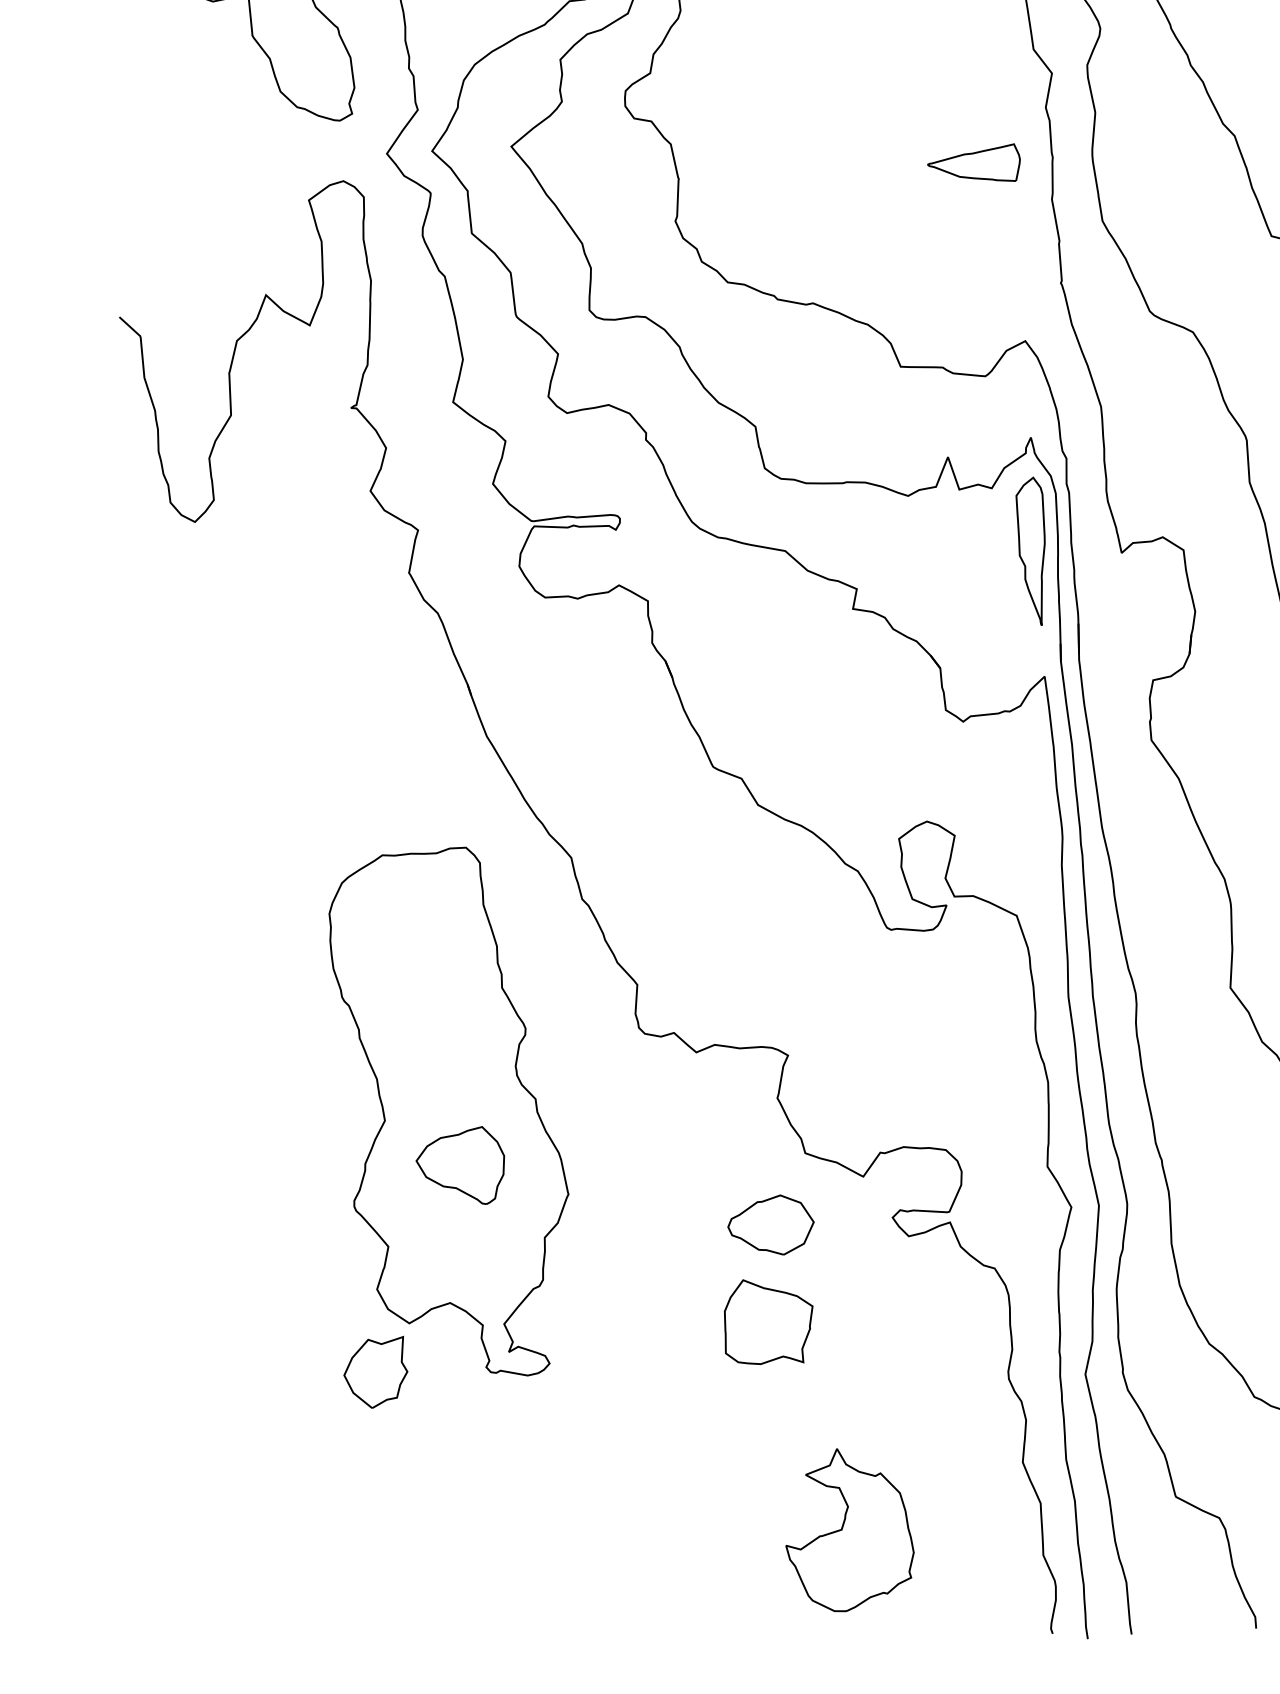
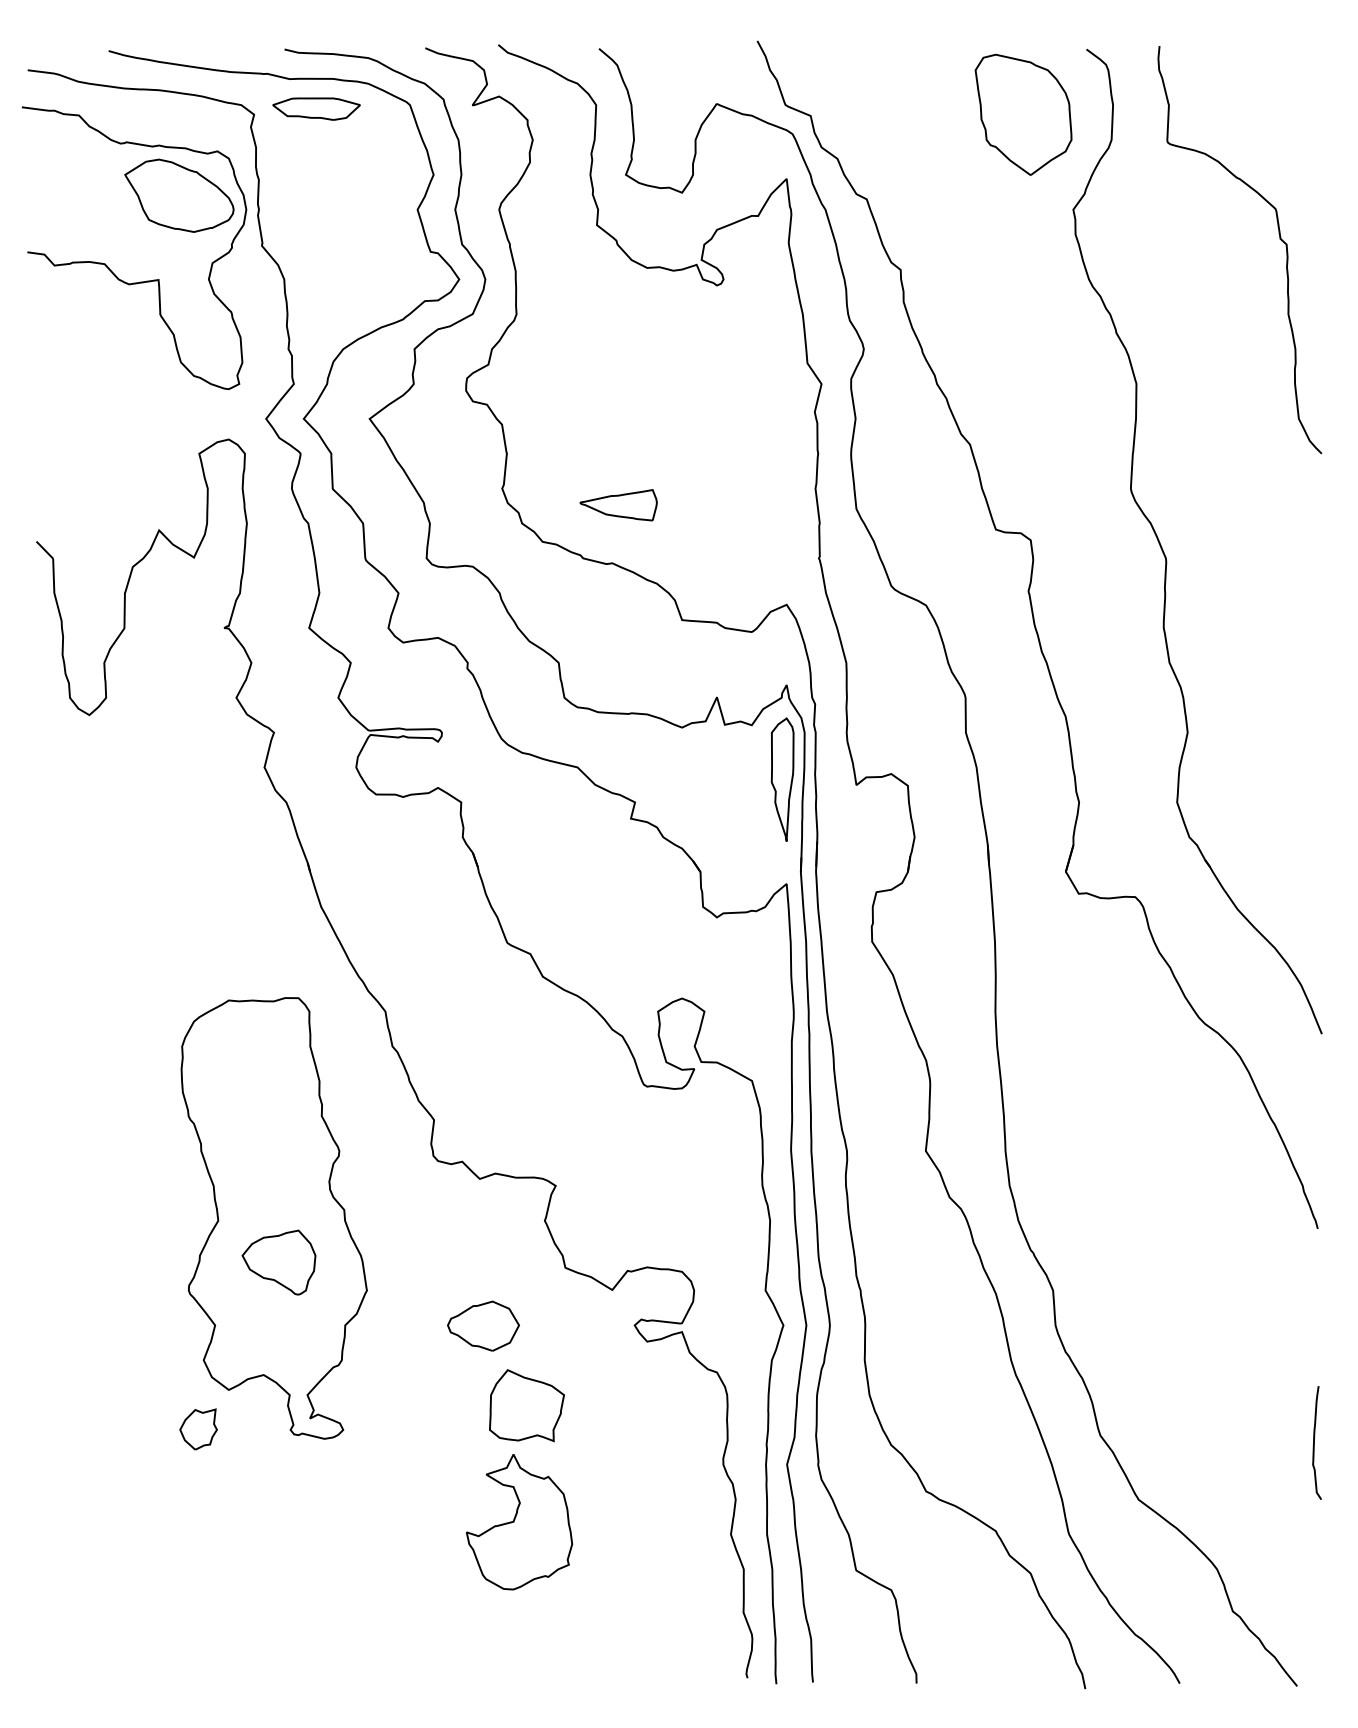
part: (973, 165) -> (618, 505), moved
part: (771, 1224) -> (483, 1325), moved
part: (375, 1373) -> (198, 1429), size x0.7
part: (848, 1530) -> (519, 1522), moved

